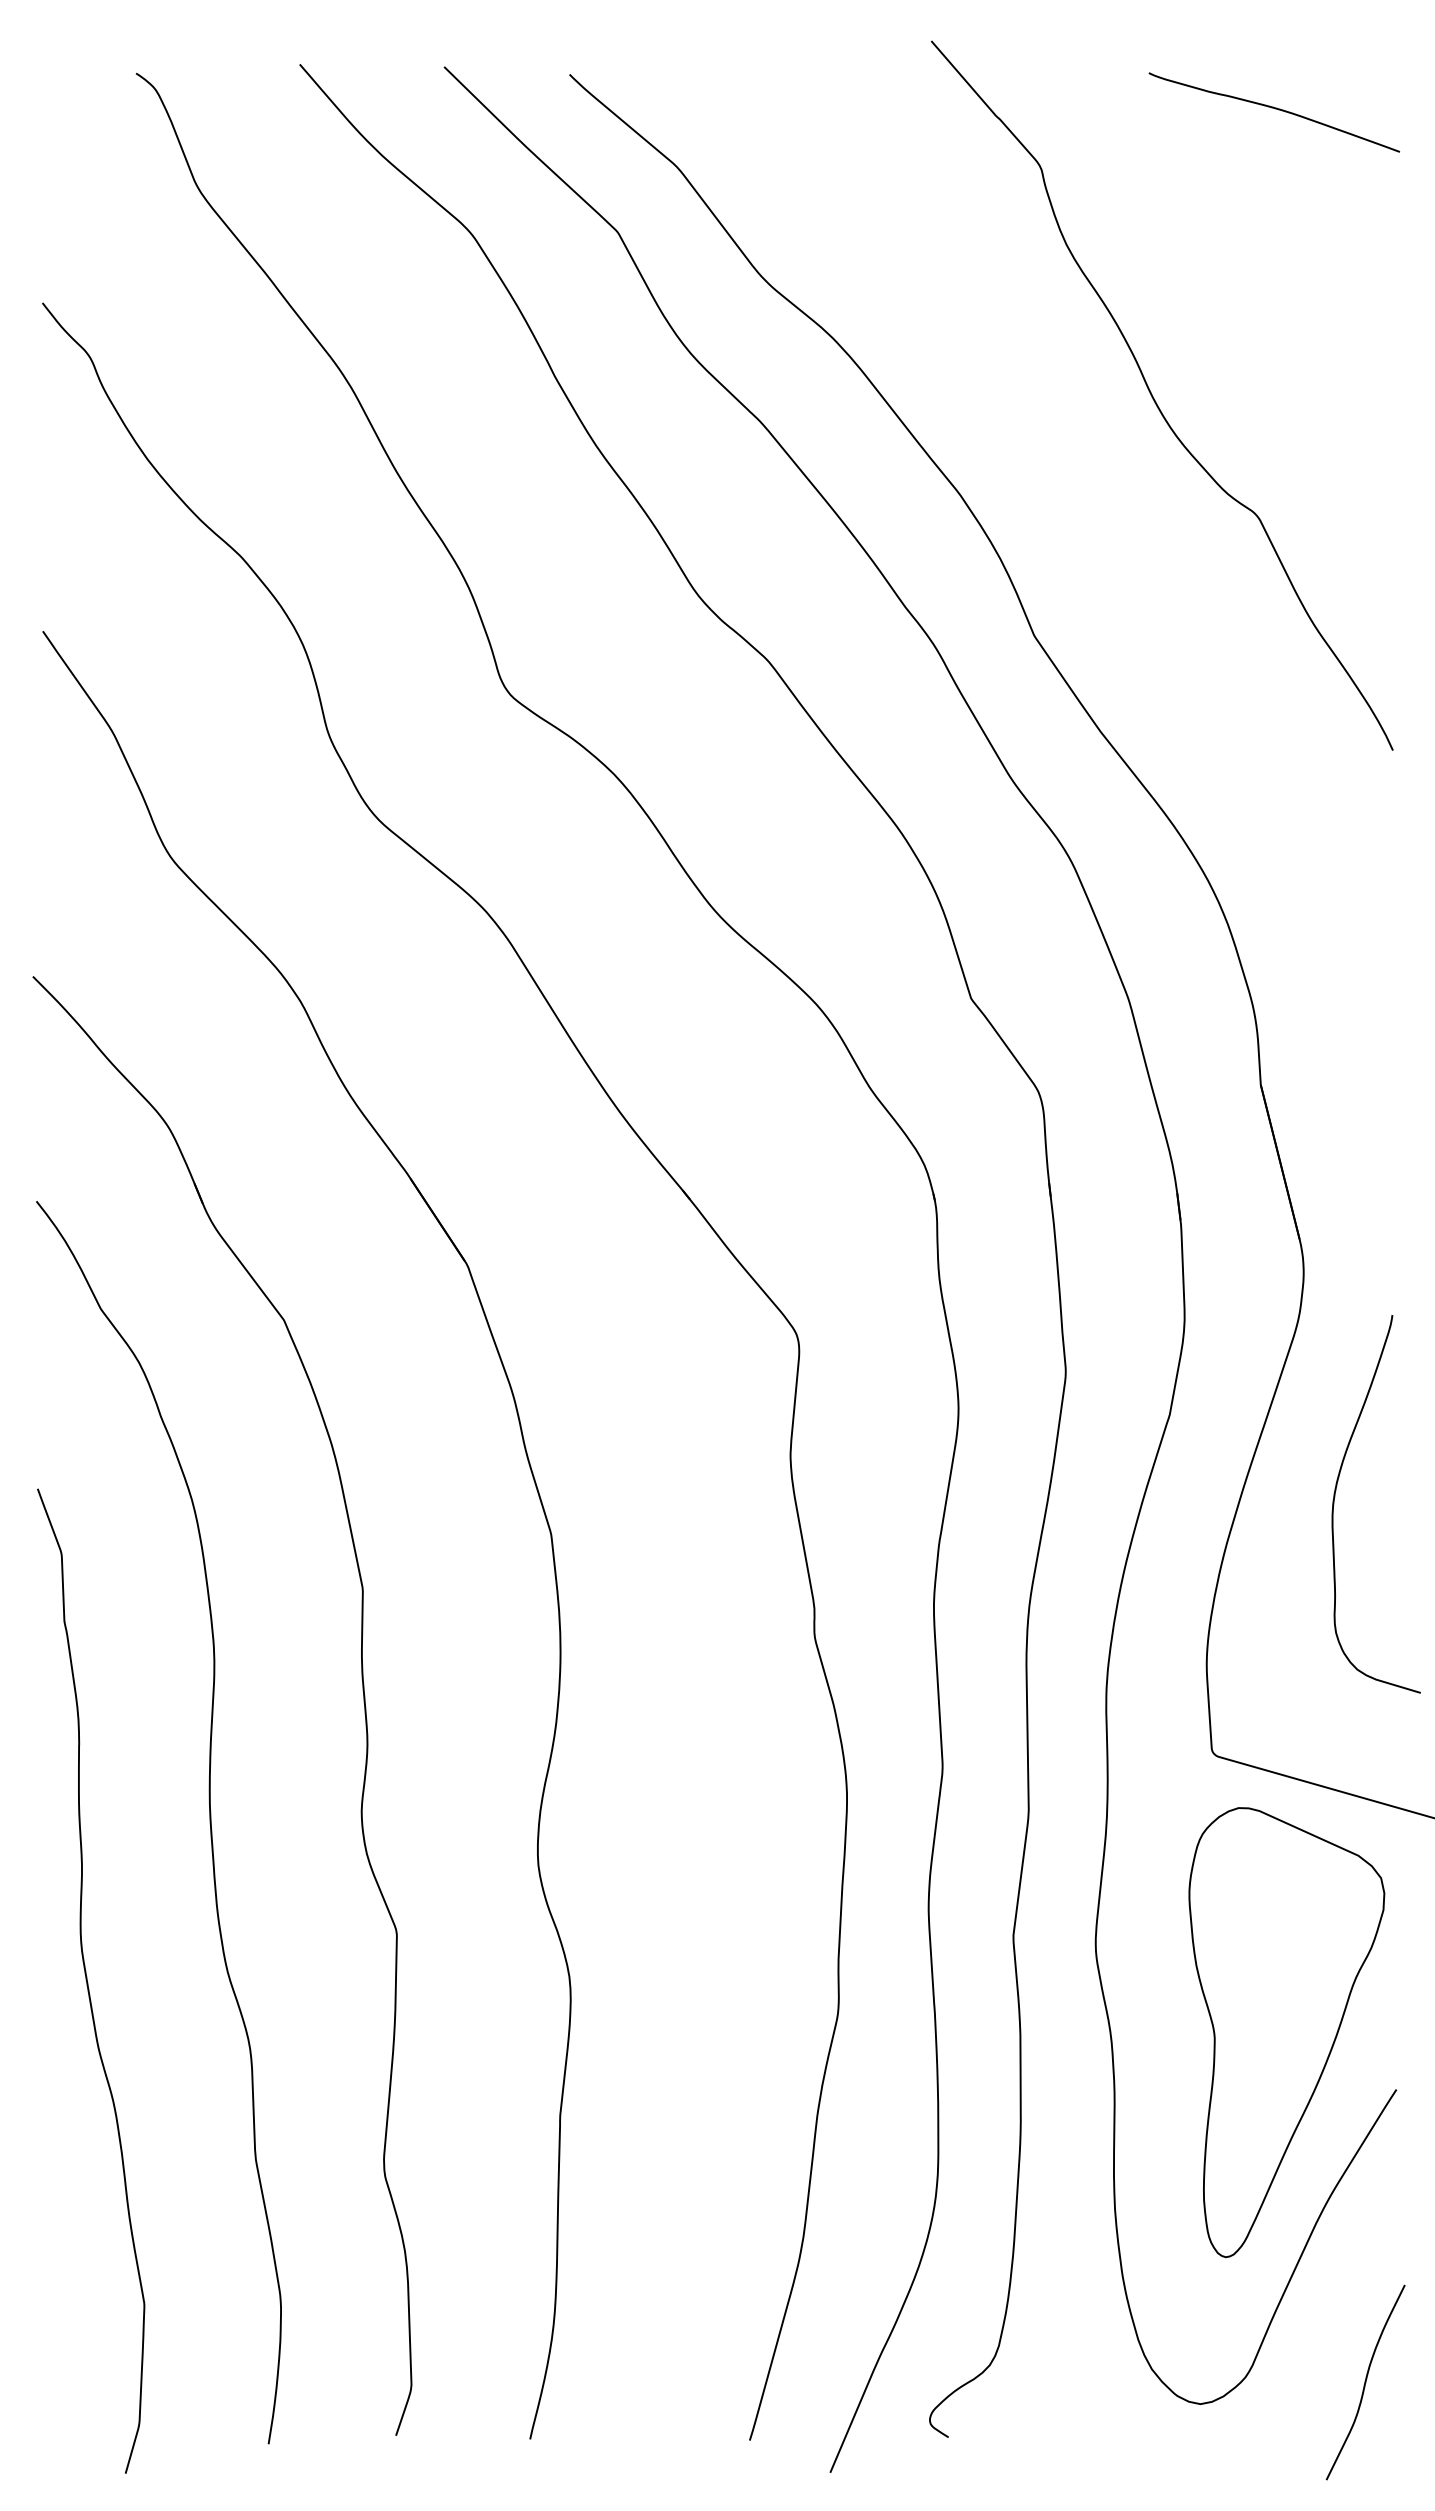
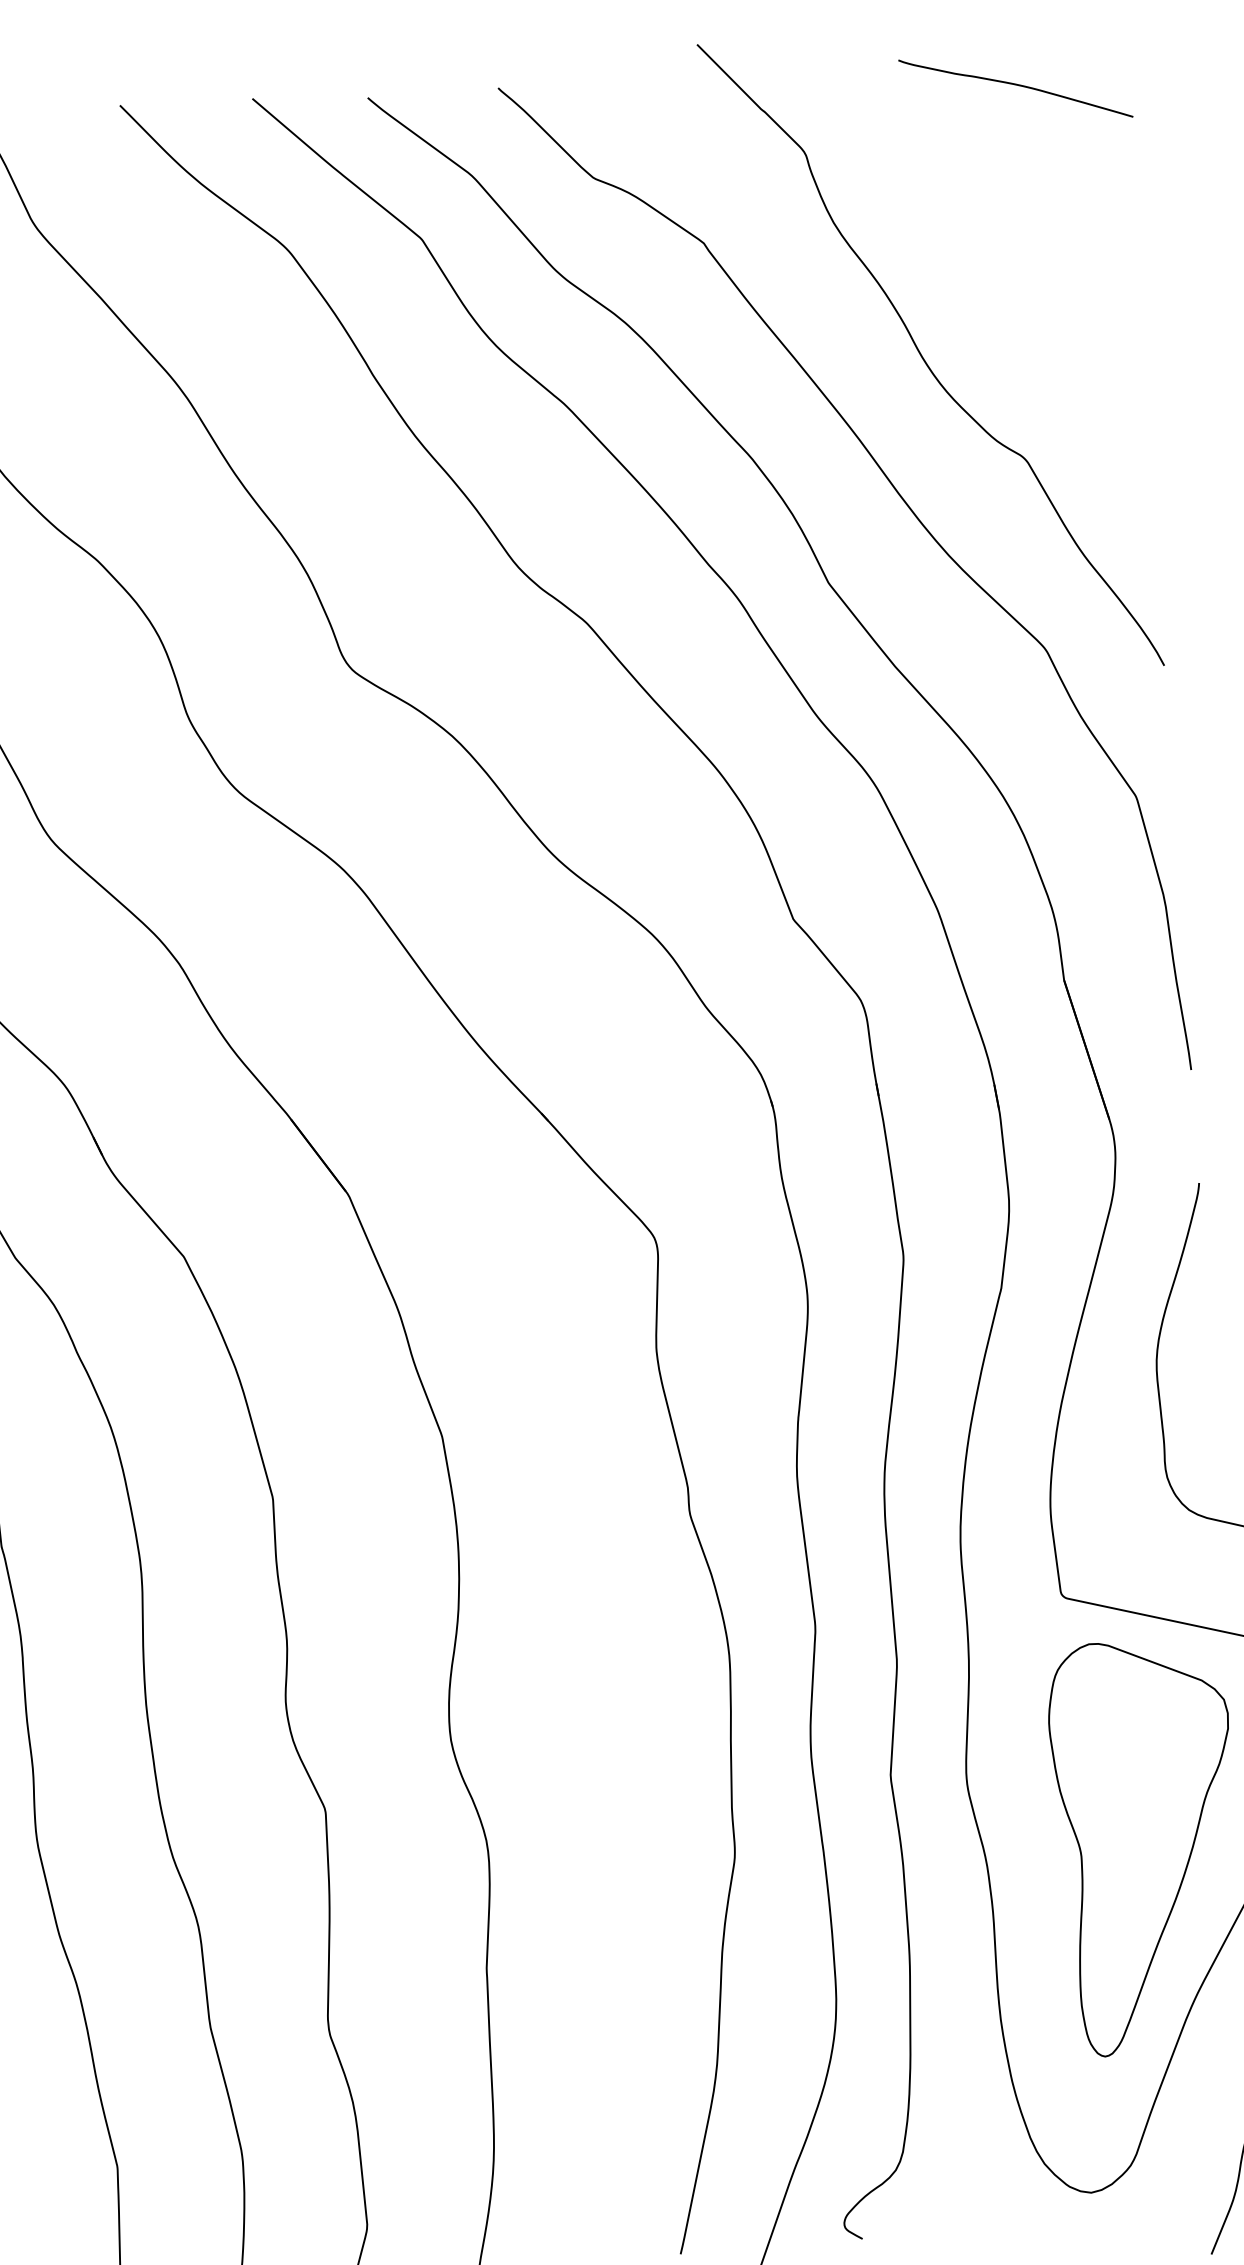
curve: (1137, 576) -> (919, 522), added

